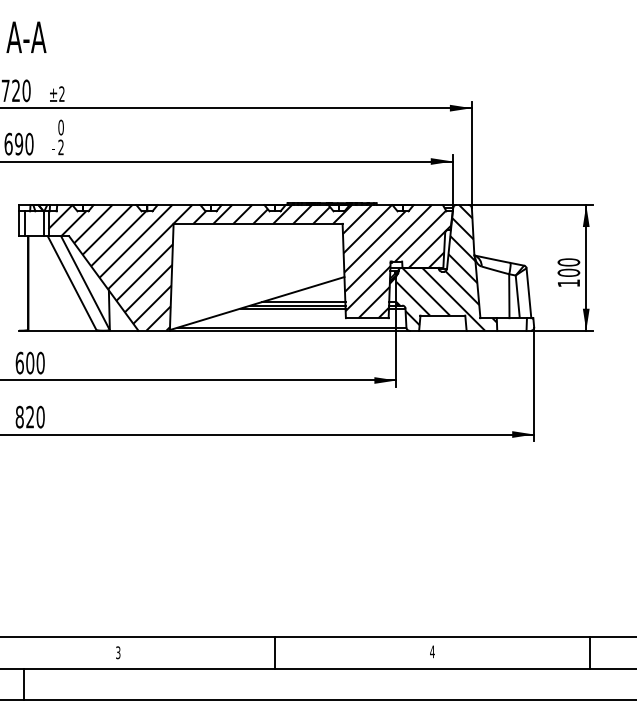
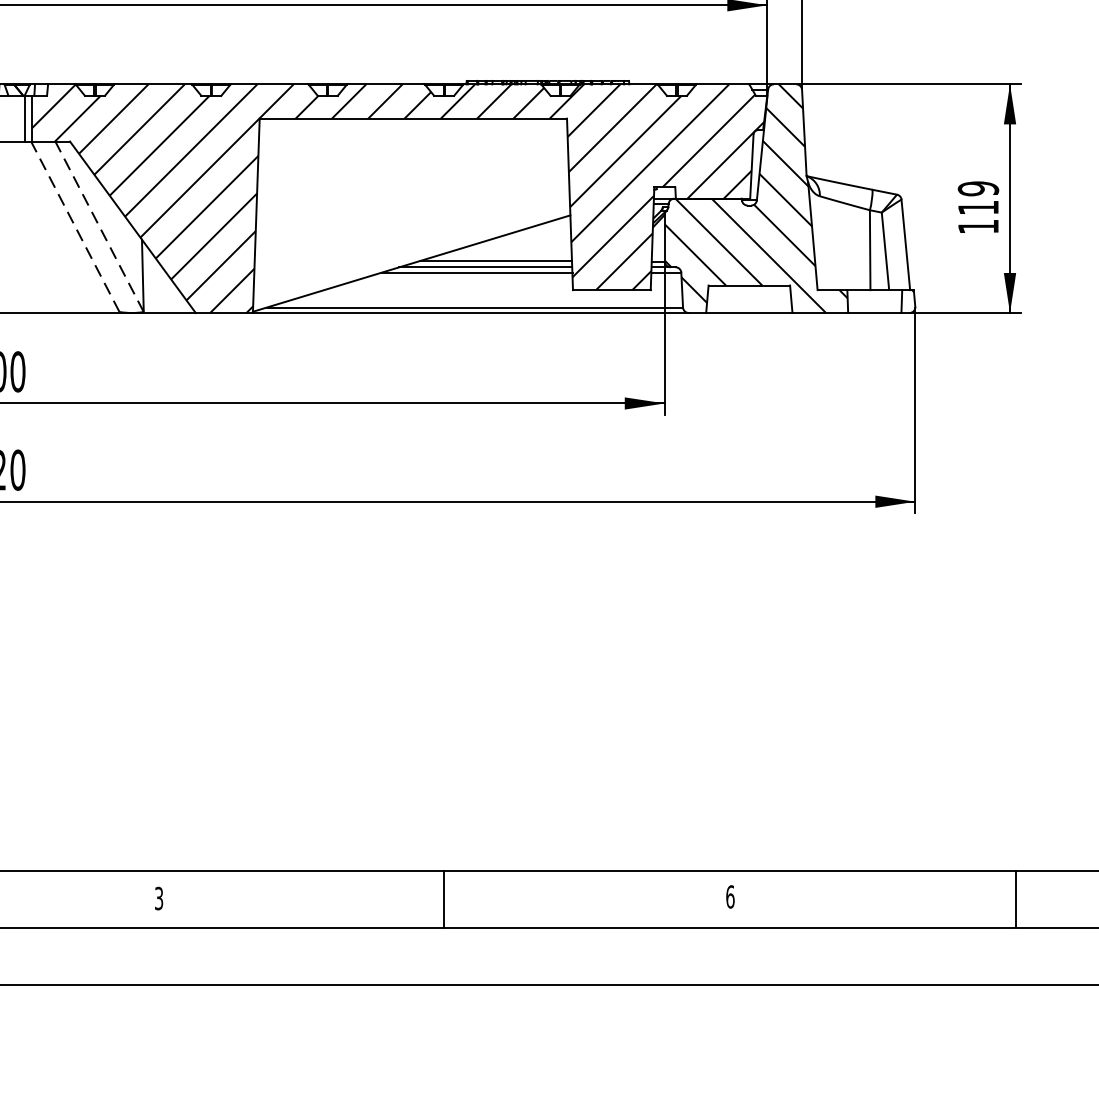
text: (568, 267) -> (977, 198), 100 -> 119
line: (72, 283) -> (75, 227), solid -> dashed
line: (85, 283) -> (99, 227), solid -> dashed
text: (432, 651) -> (730, 896), 4 -> 6

